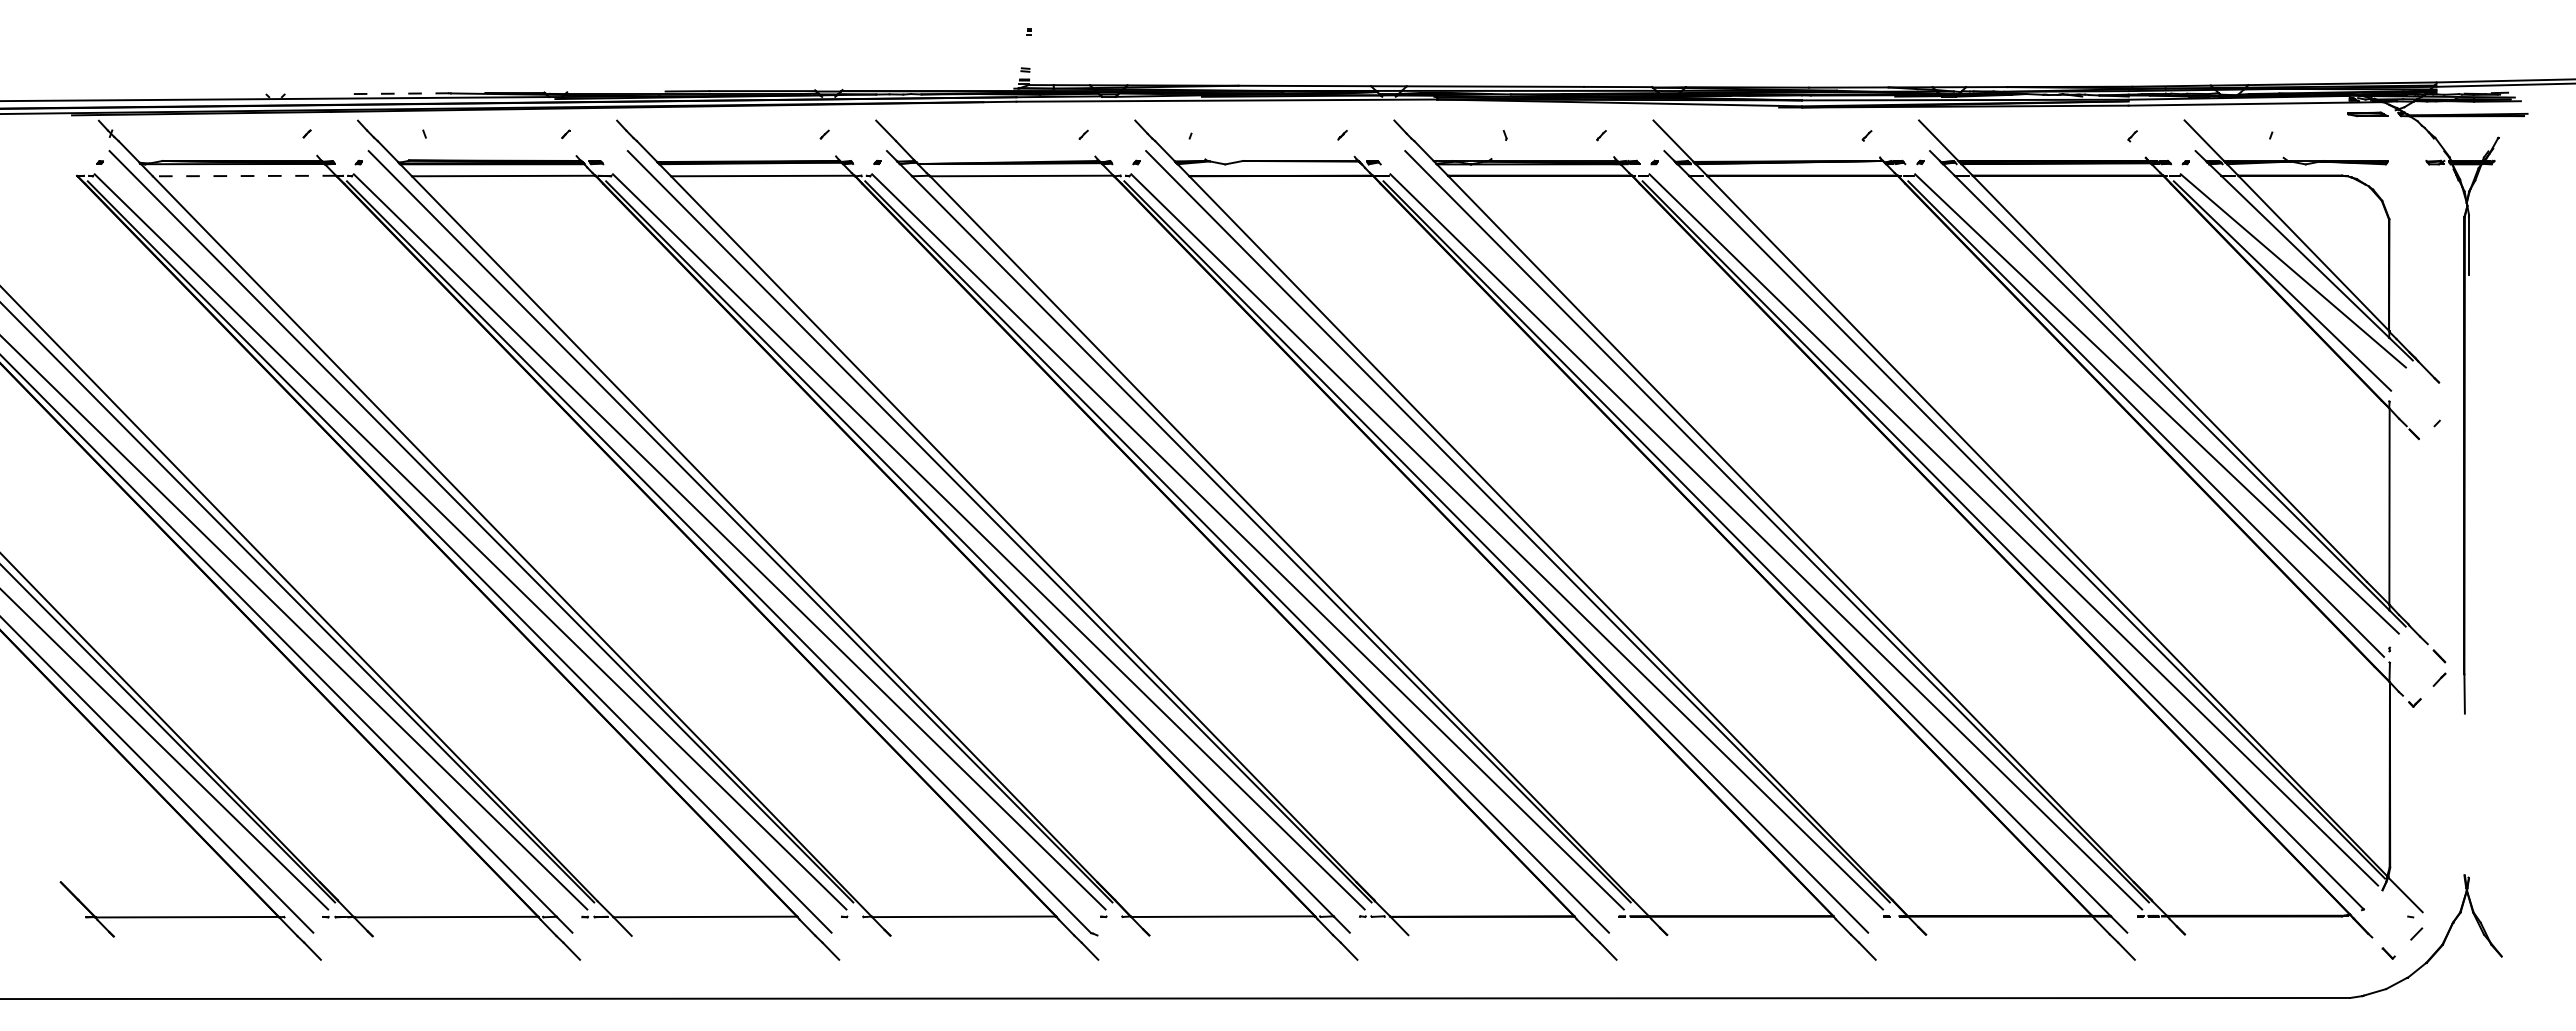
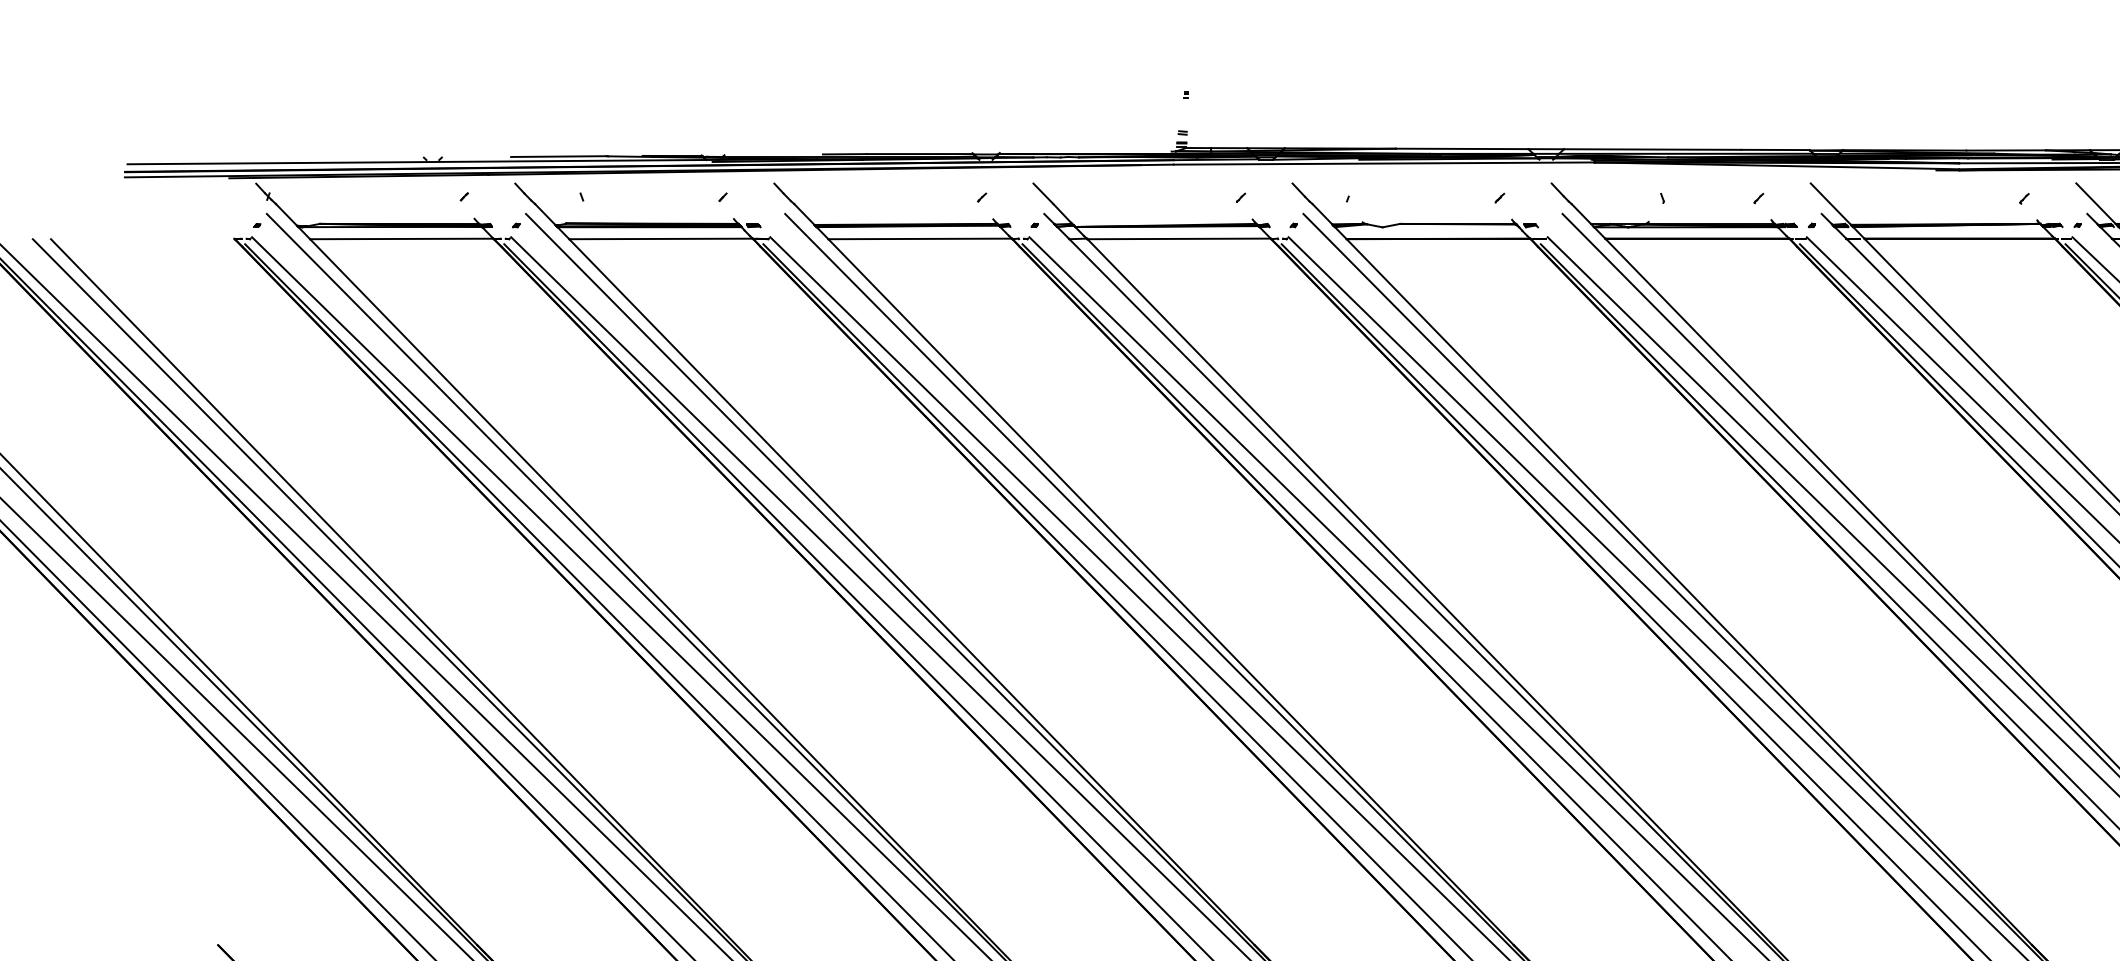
line: (401, 93) -> (558, 156), dashed -> solid
line: (244, 176) -> (401, 239), dashed -> solid

